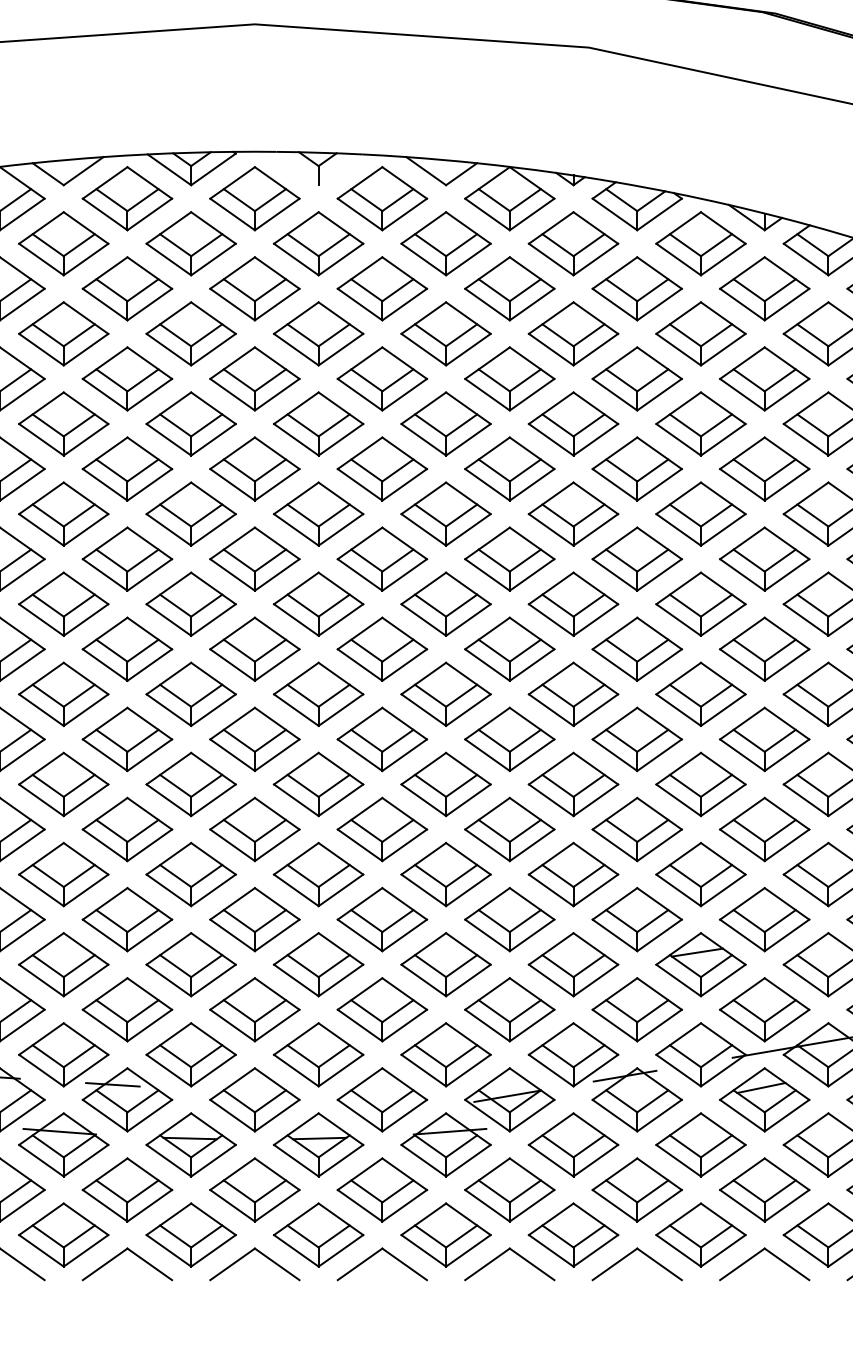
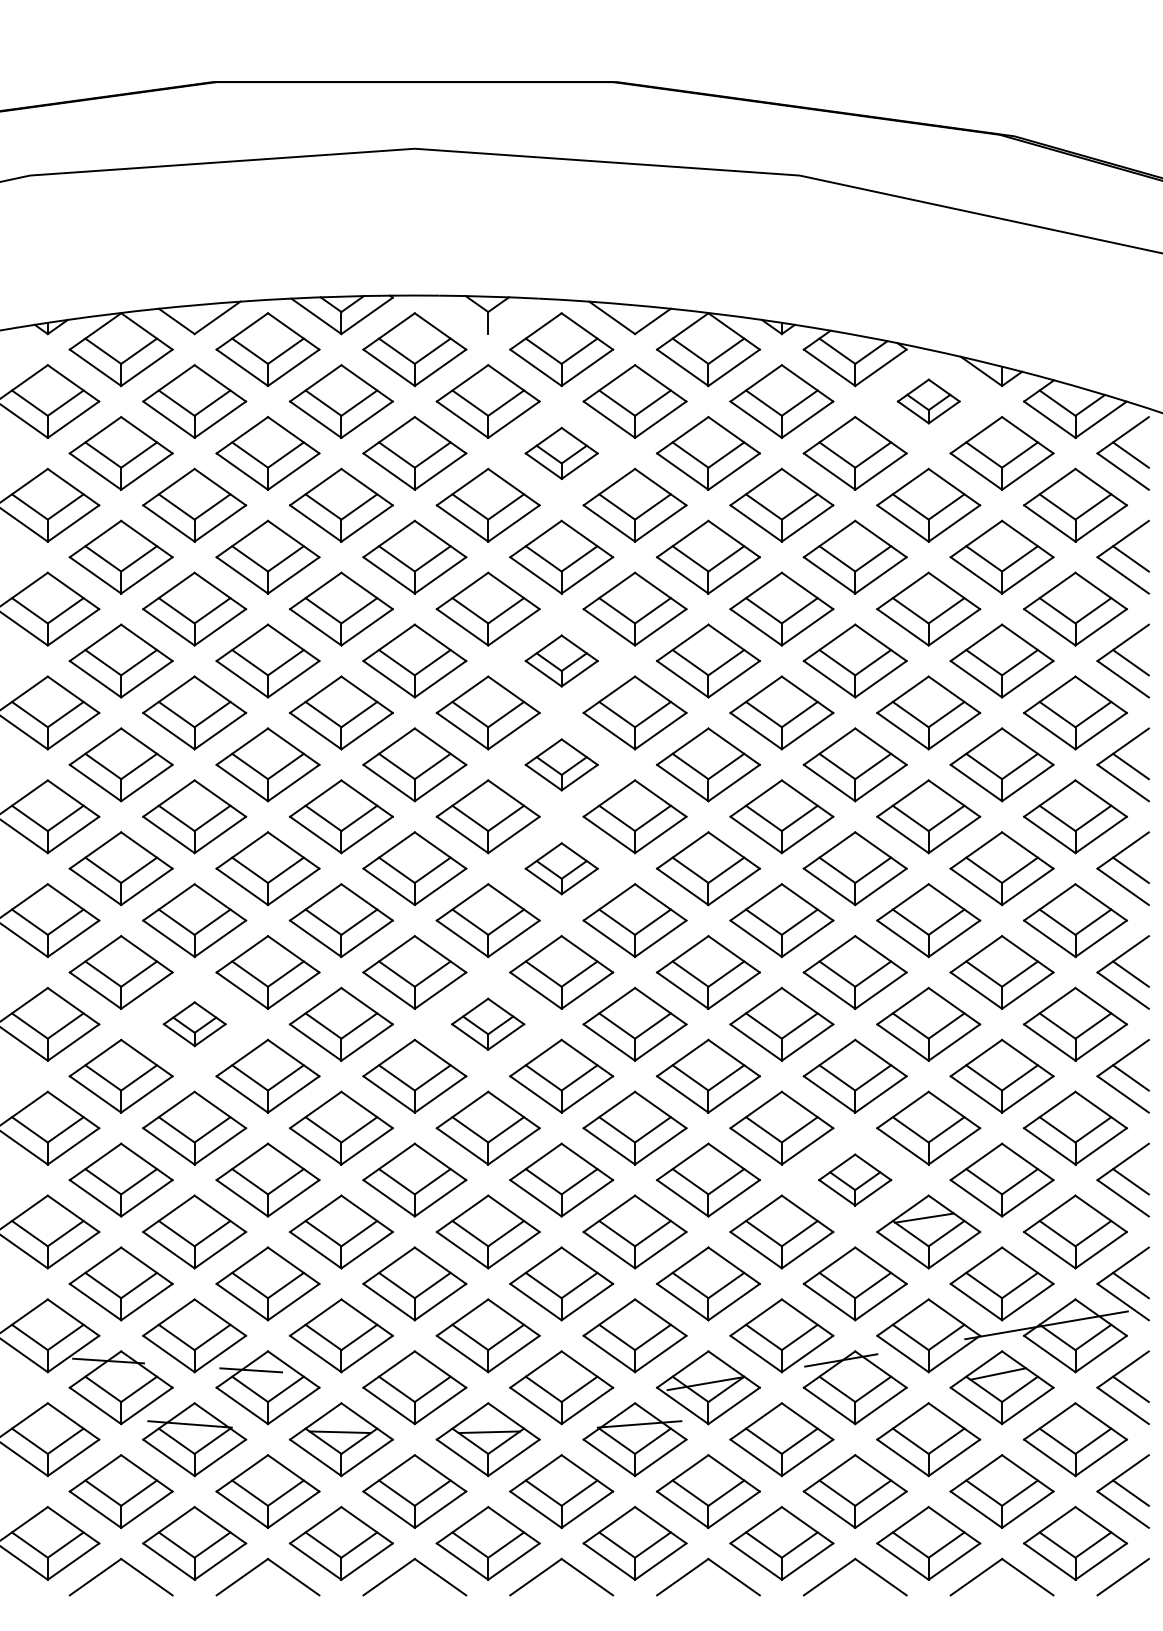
part: (700, 243) -> (928, 401), size x0.6
part: (382, 288) -> (561, 453), size x0.7
part: (382, 468) -> (561, 660), size x0.7
part: (382, 558) -> (561, 764), size x0.7
part: (382, 649) -> (561, 868), size x0.7
part: (63, 783) -> (194, 1023), size x0.6
part: (317, 783) -> (487, 1023), size x0.7
part: (636, 919) -> (854, 1179), size x0.7

